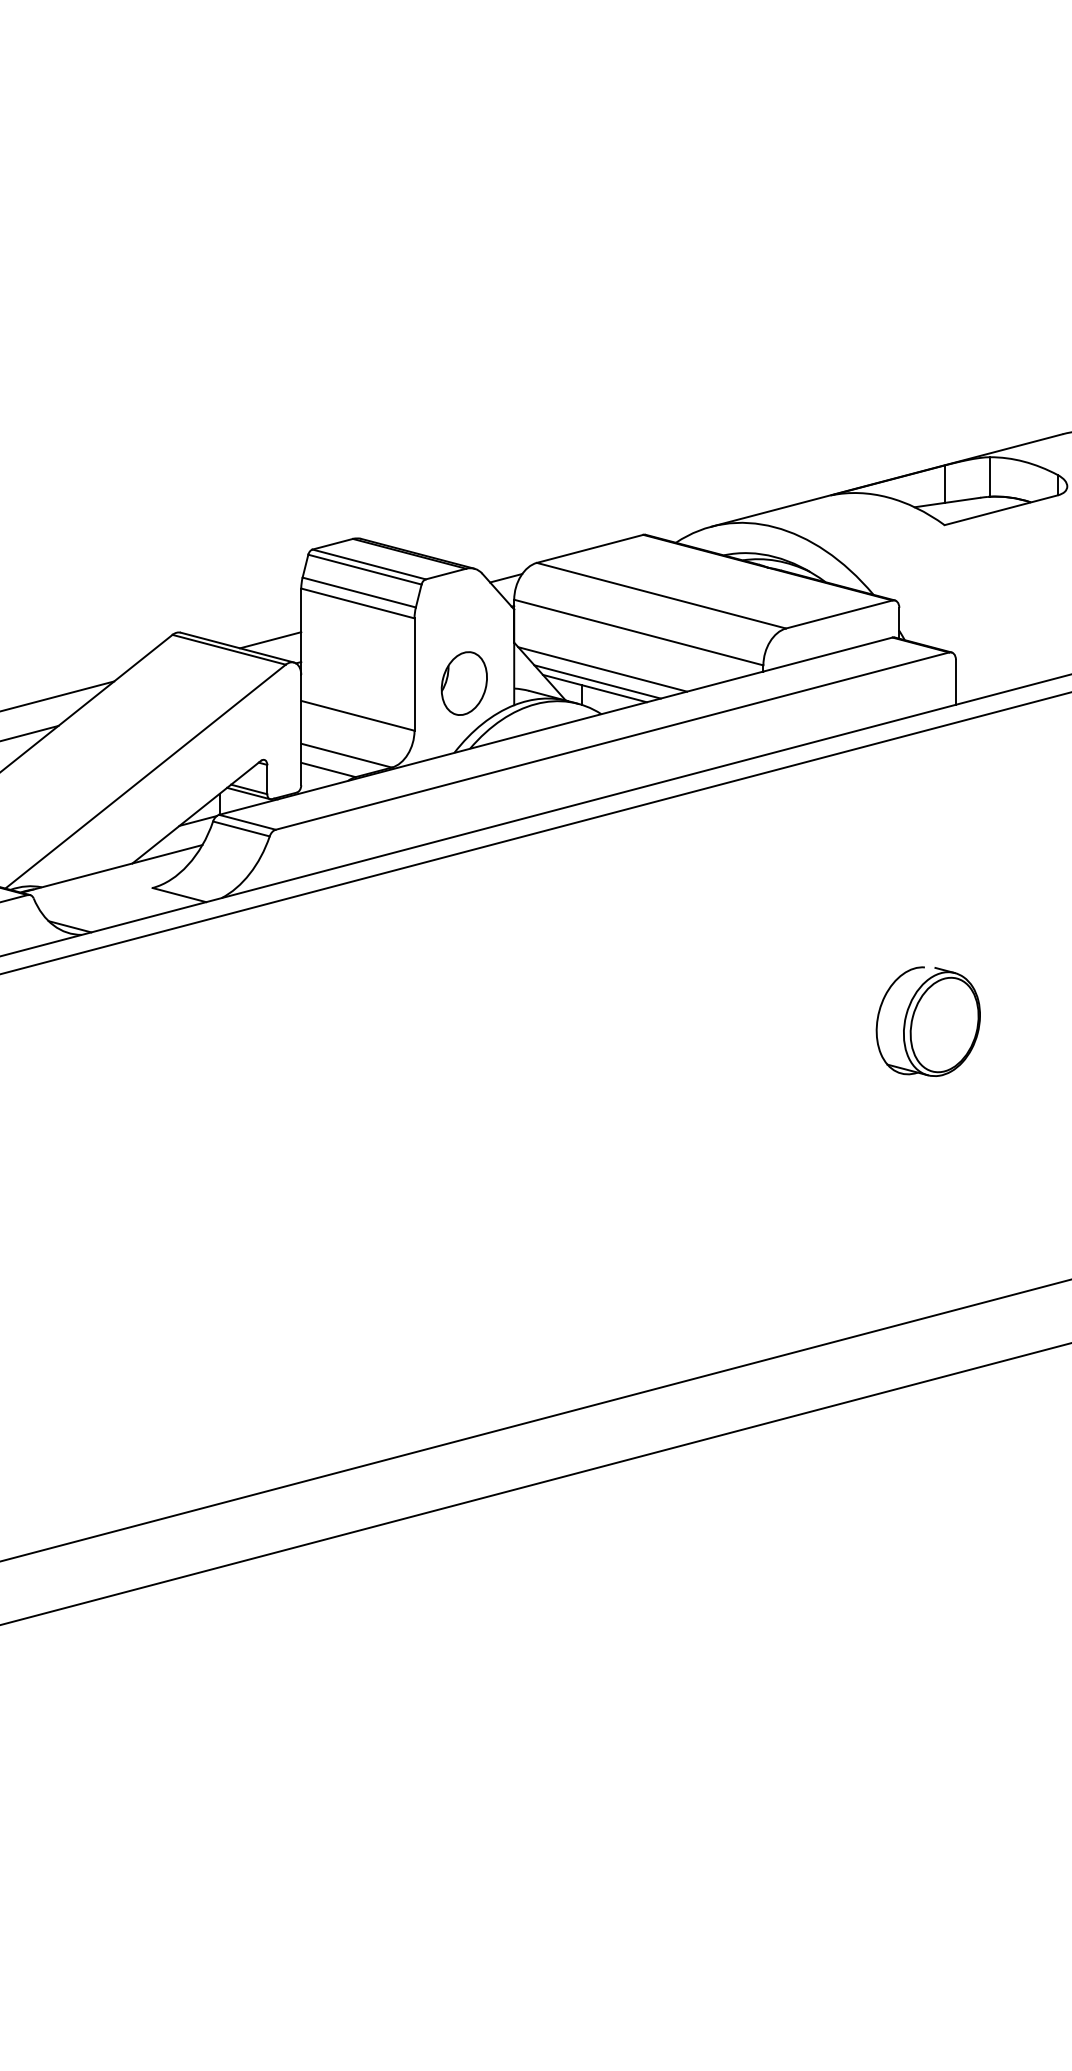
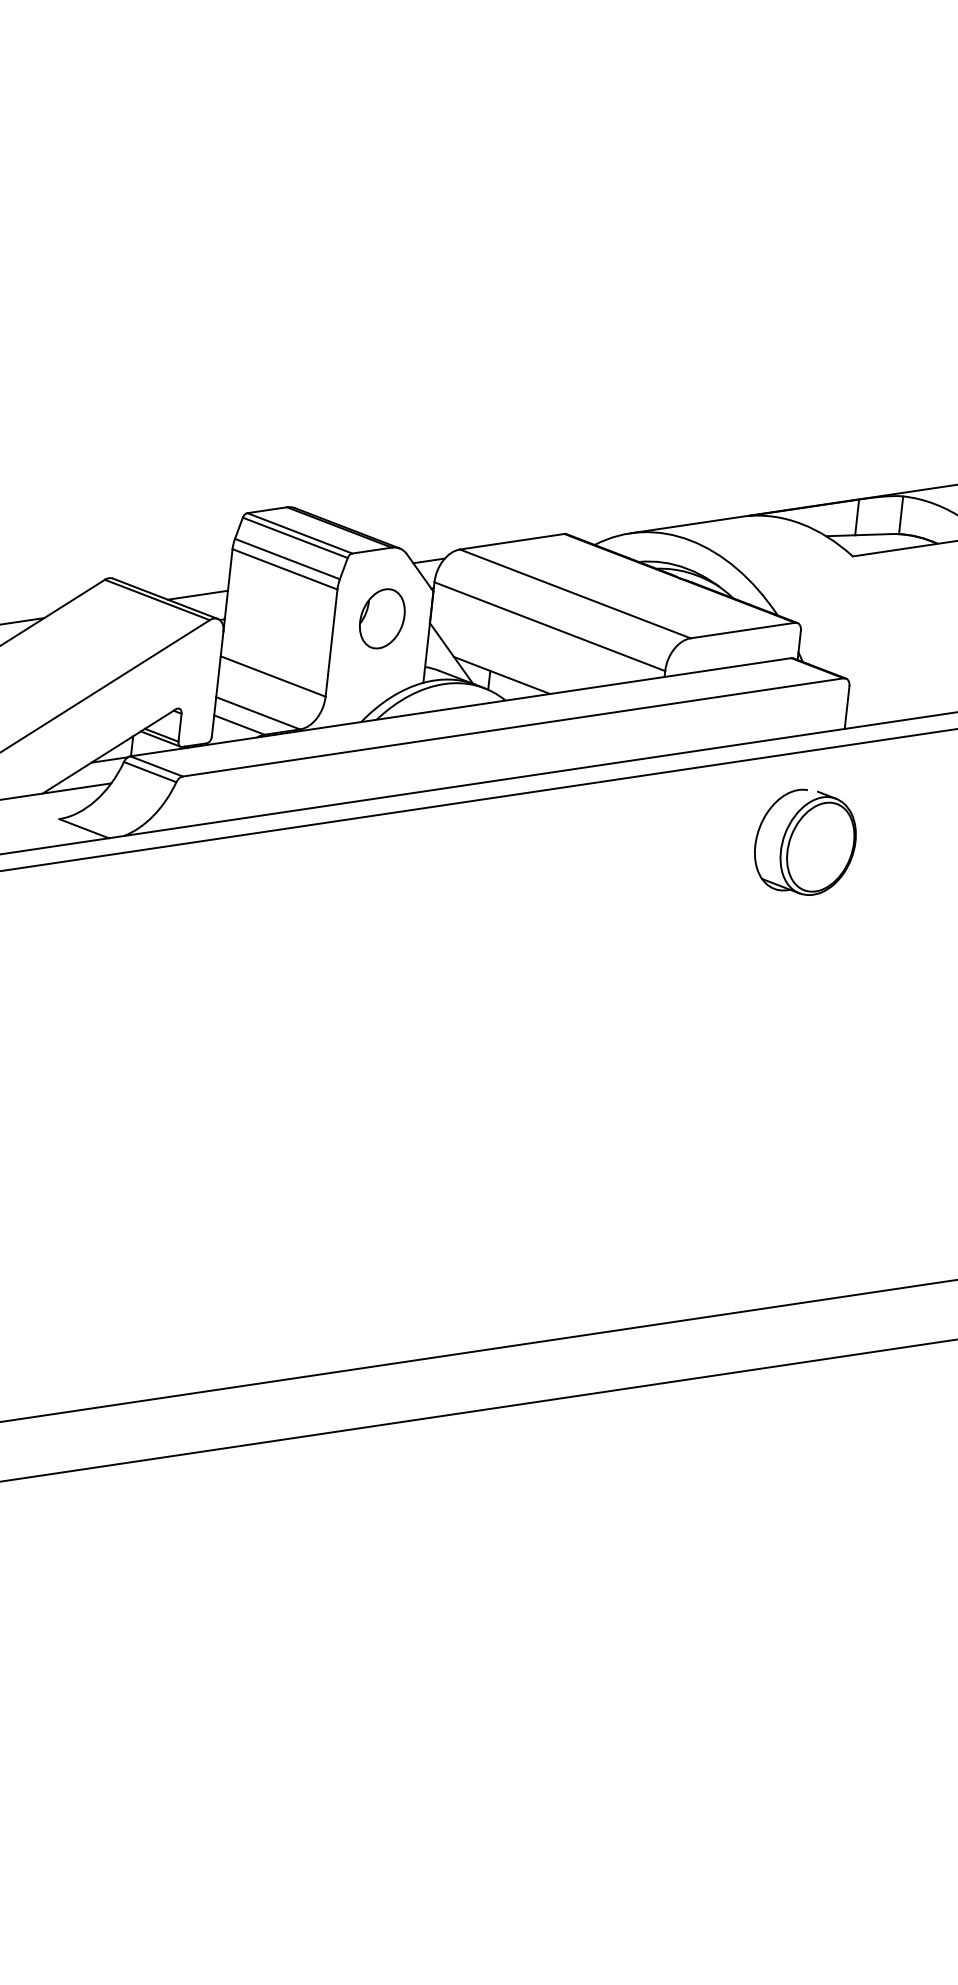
line: (602, 669) -> (511, 658), removed
line: (597, 681) -> (505, 668), removed
part: (463, 683) -> (381, 618), moved
part: (927, 1021) -> (804, 842), moved

